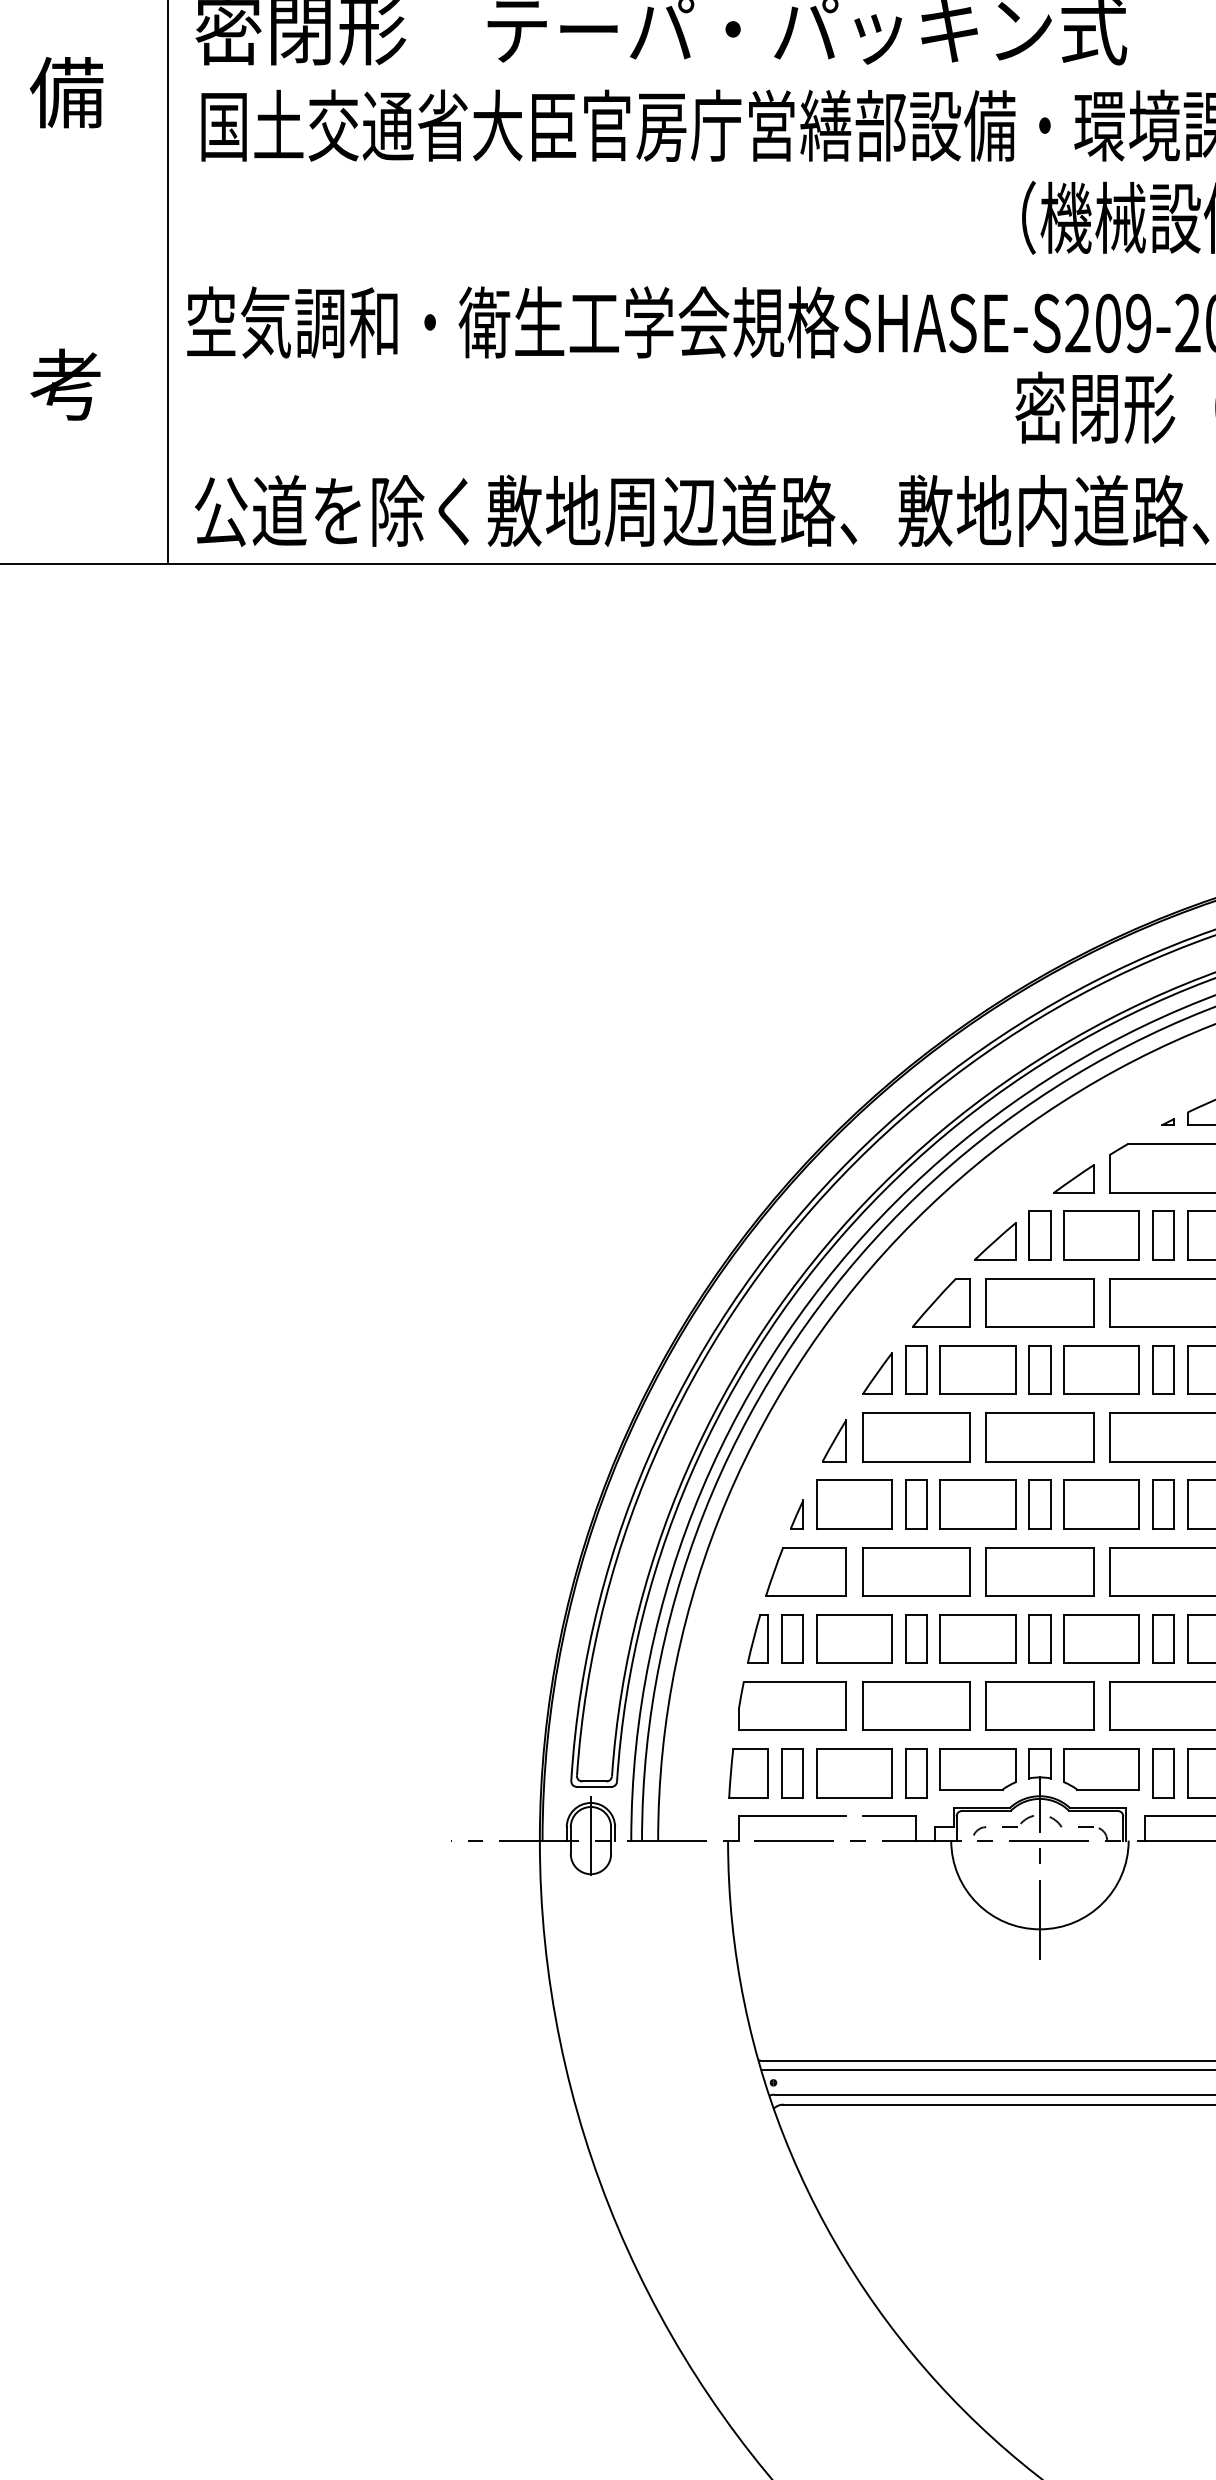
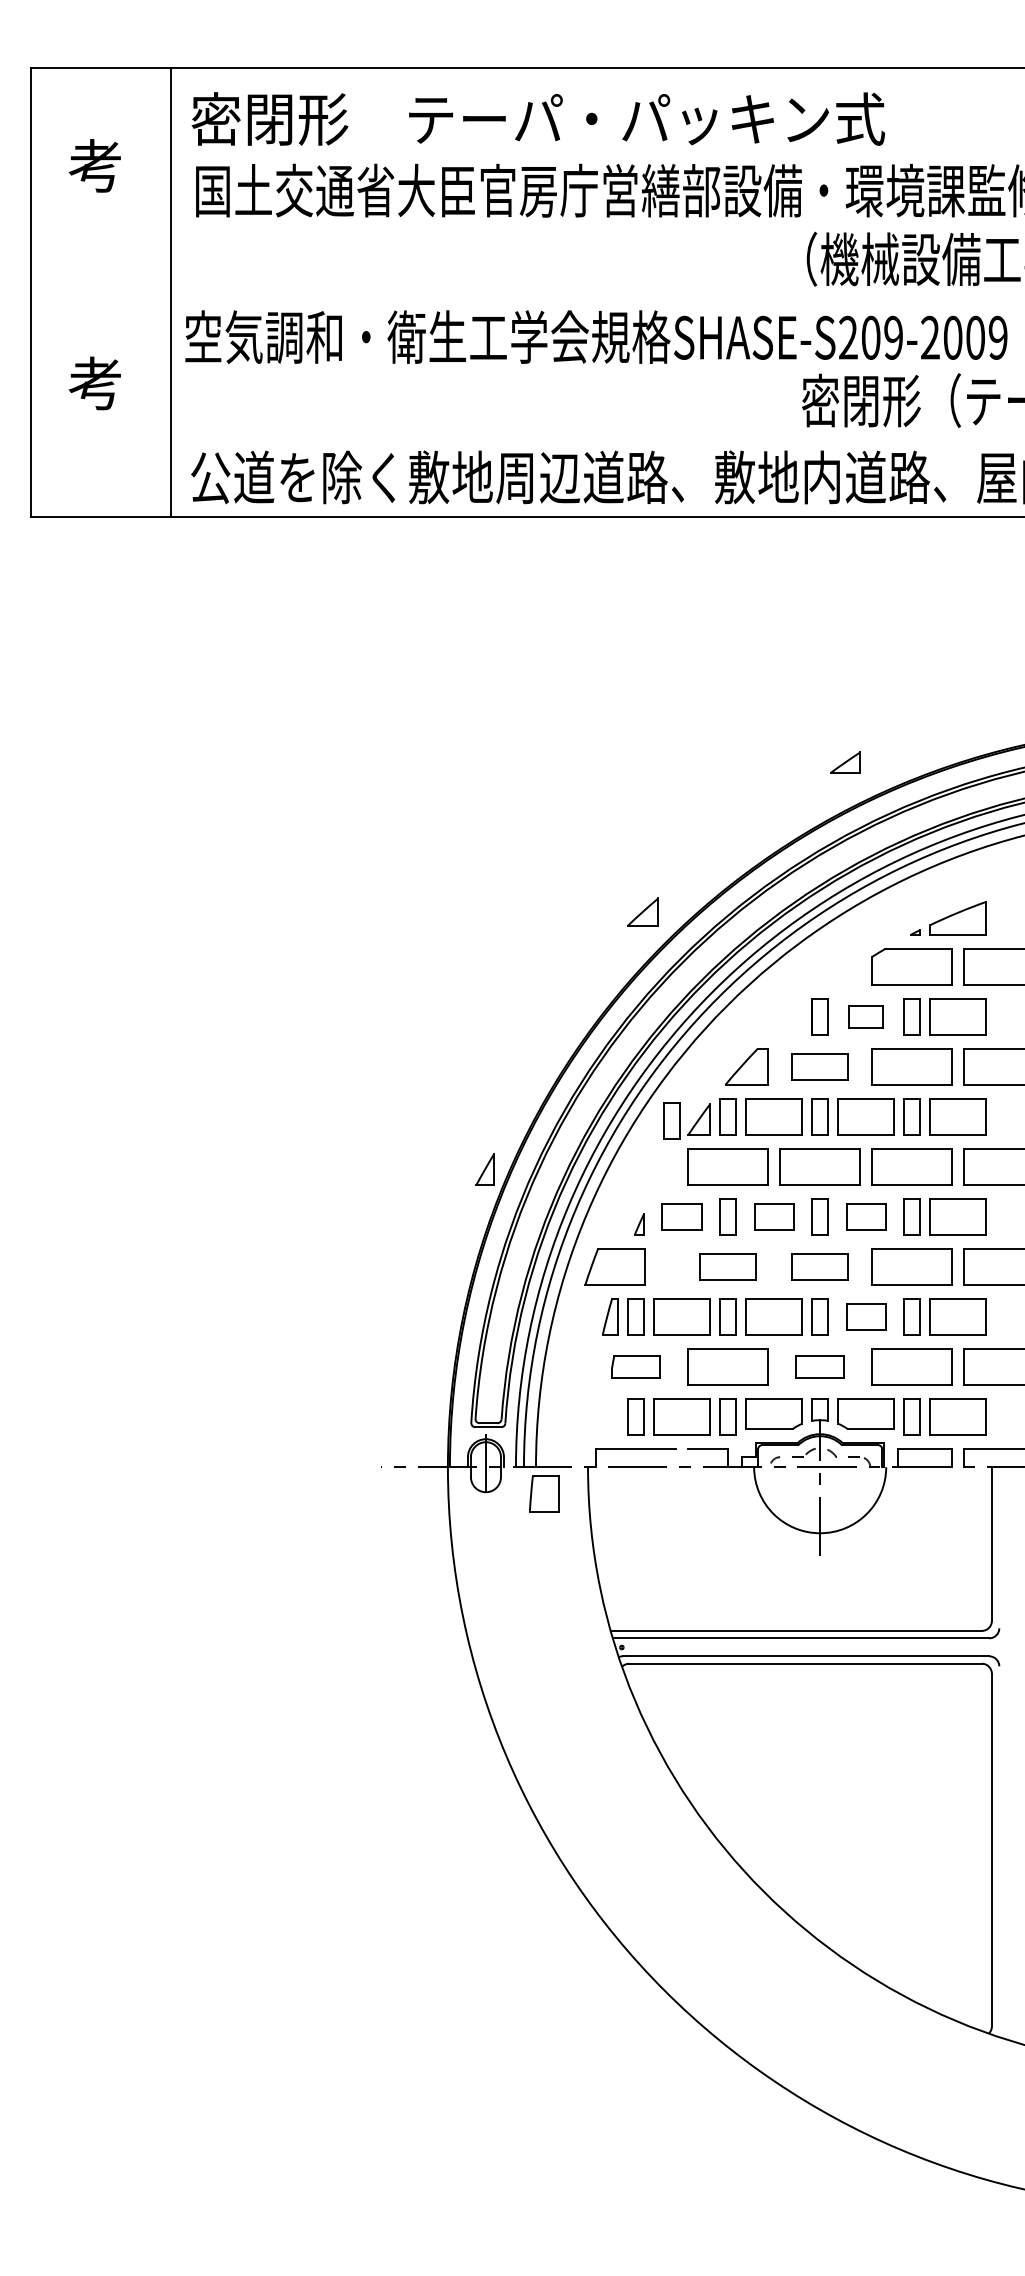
text: (66, 91) -> (95, 165), 備 -> 考
part: (1073, 1178) -> (845, 762), moved
part: (1100, 1235) -> (865, 1016), size x0.6
part: (994, 1240) -> (642, 911), moved
part: (1039, 1302) -> (819, 1066), size x0.7
part: (840, 1374) -> (671, 1120), added
part: (833, 1440) -> (484, 1169), moved
part: (853, 1503) -> (681, 1216), size x0.7
part: (977, 1503) -> (773, 1216), size x0.7
part: (1100, 1503) -> (865, 1216), size x0.7
part: (805, 1570) -> (614, 1266), moved
part: (915, 1570) -> (727, 1266), size x0.7
part: (1039, 1570) -> (819, 1266), size x0.7
part: (1100, 1638) -> (865, 1316), size x0.7
part: (791, 1705) -> (635, 1366), size x0.6
part: (1039, 1705) -> (819, 1366), size x0.6
part: (748, 1772) -> (544, 1493), moved

